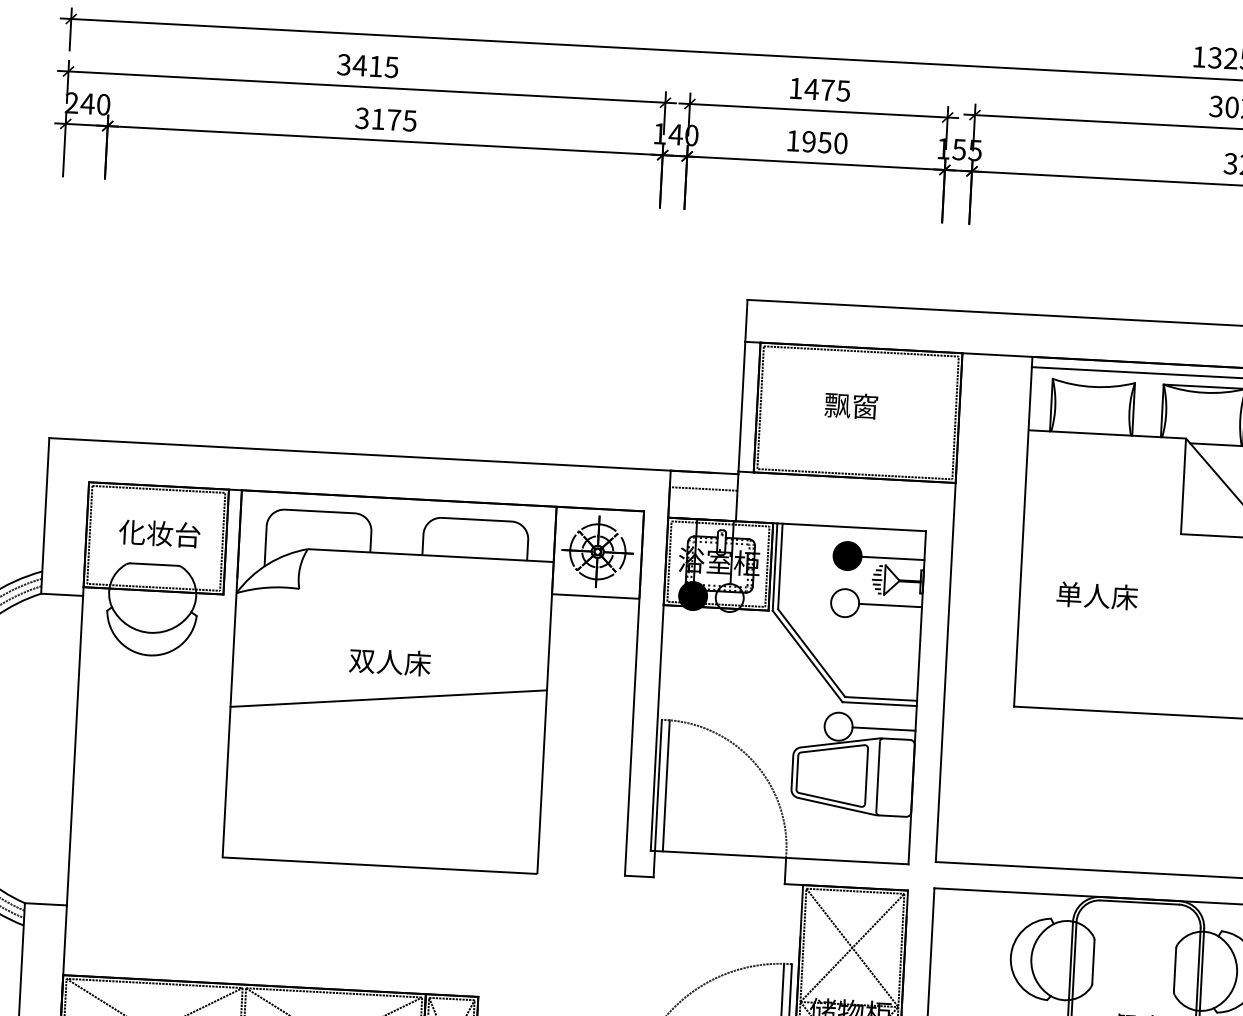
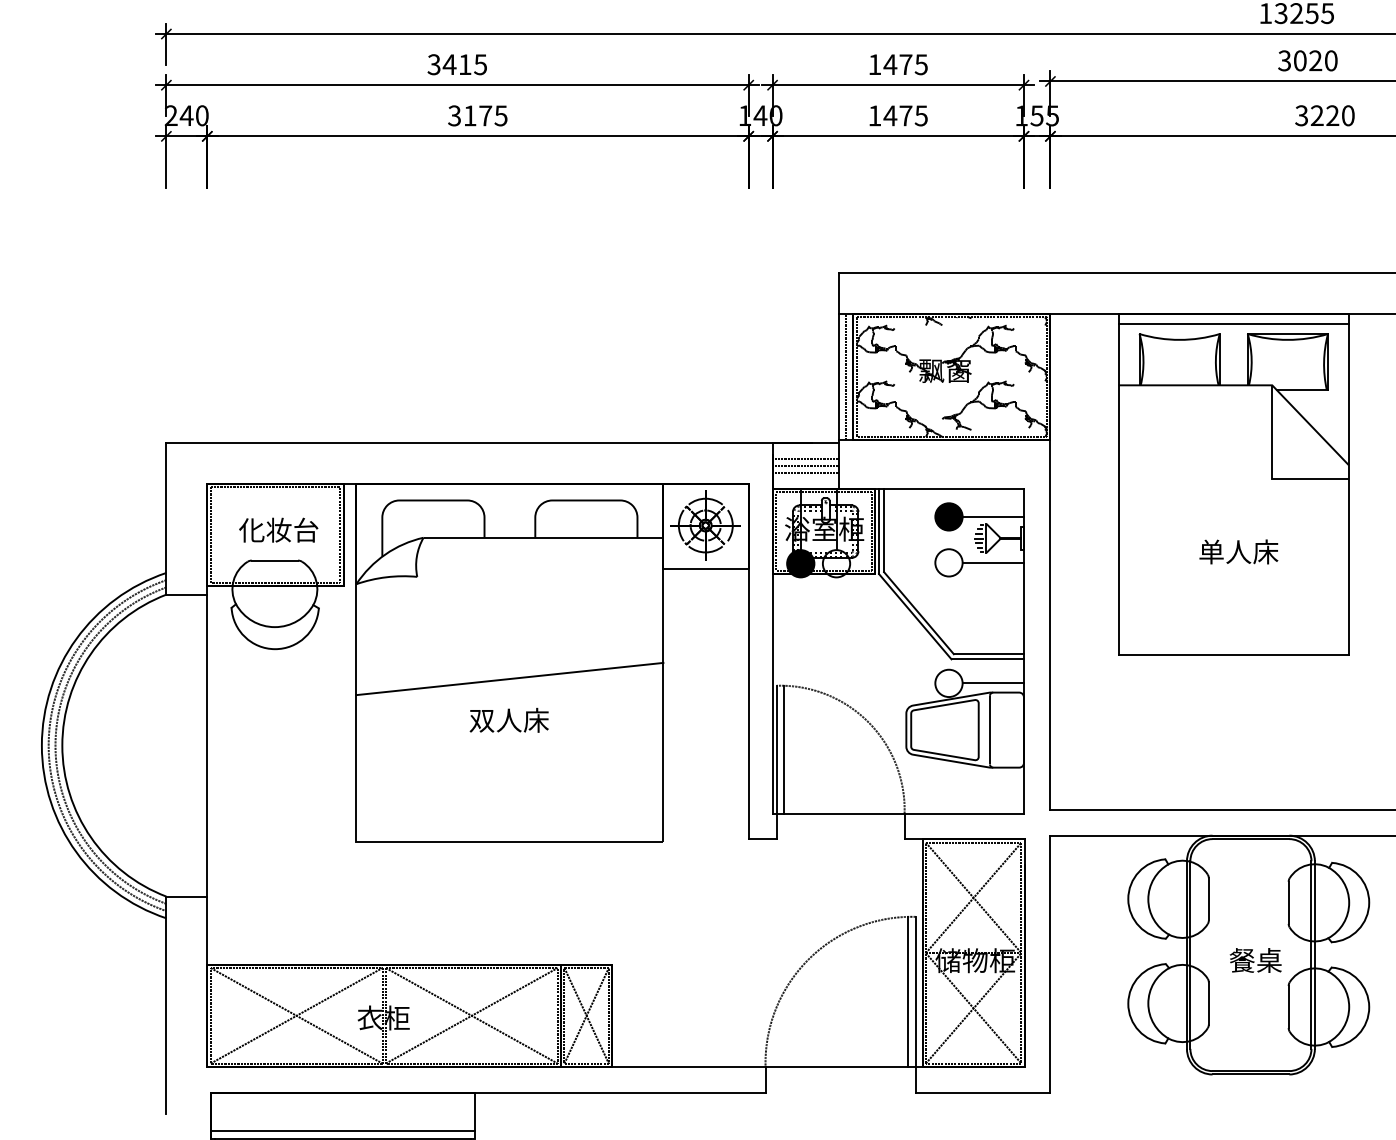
text: (824, 142) -> (905, 115), 1950 -> 1475
line: (750, 406) -> (846, 376), added
hatch: (857, 412) -> (951, 376), added
line: (703, 495) -> (805, 465), added
line: (702, 502) -> (805, 472), added
text: (1096, 595) -> (1238, 551), moved
text: (389, 661) -> (508, 719), moved

